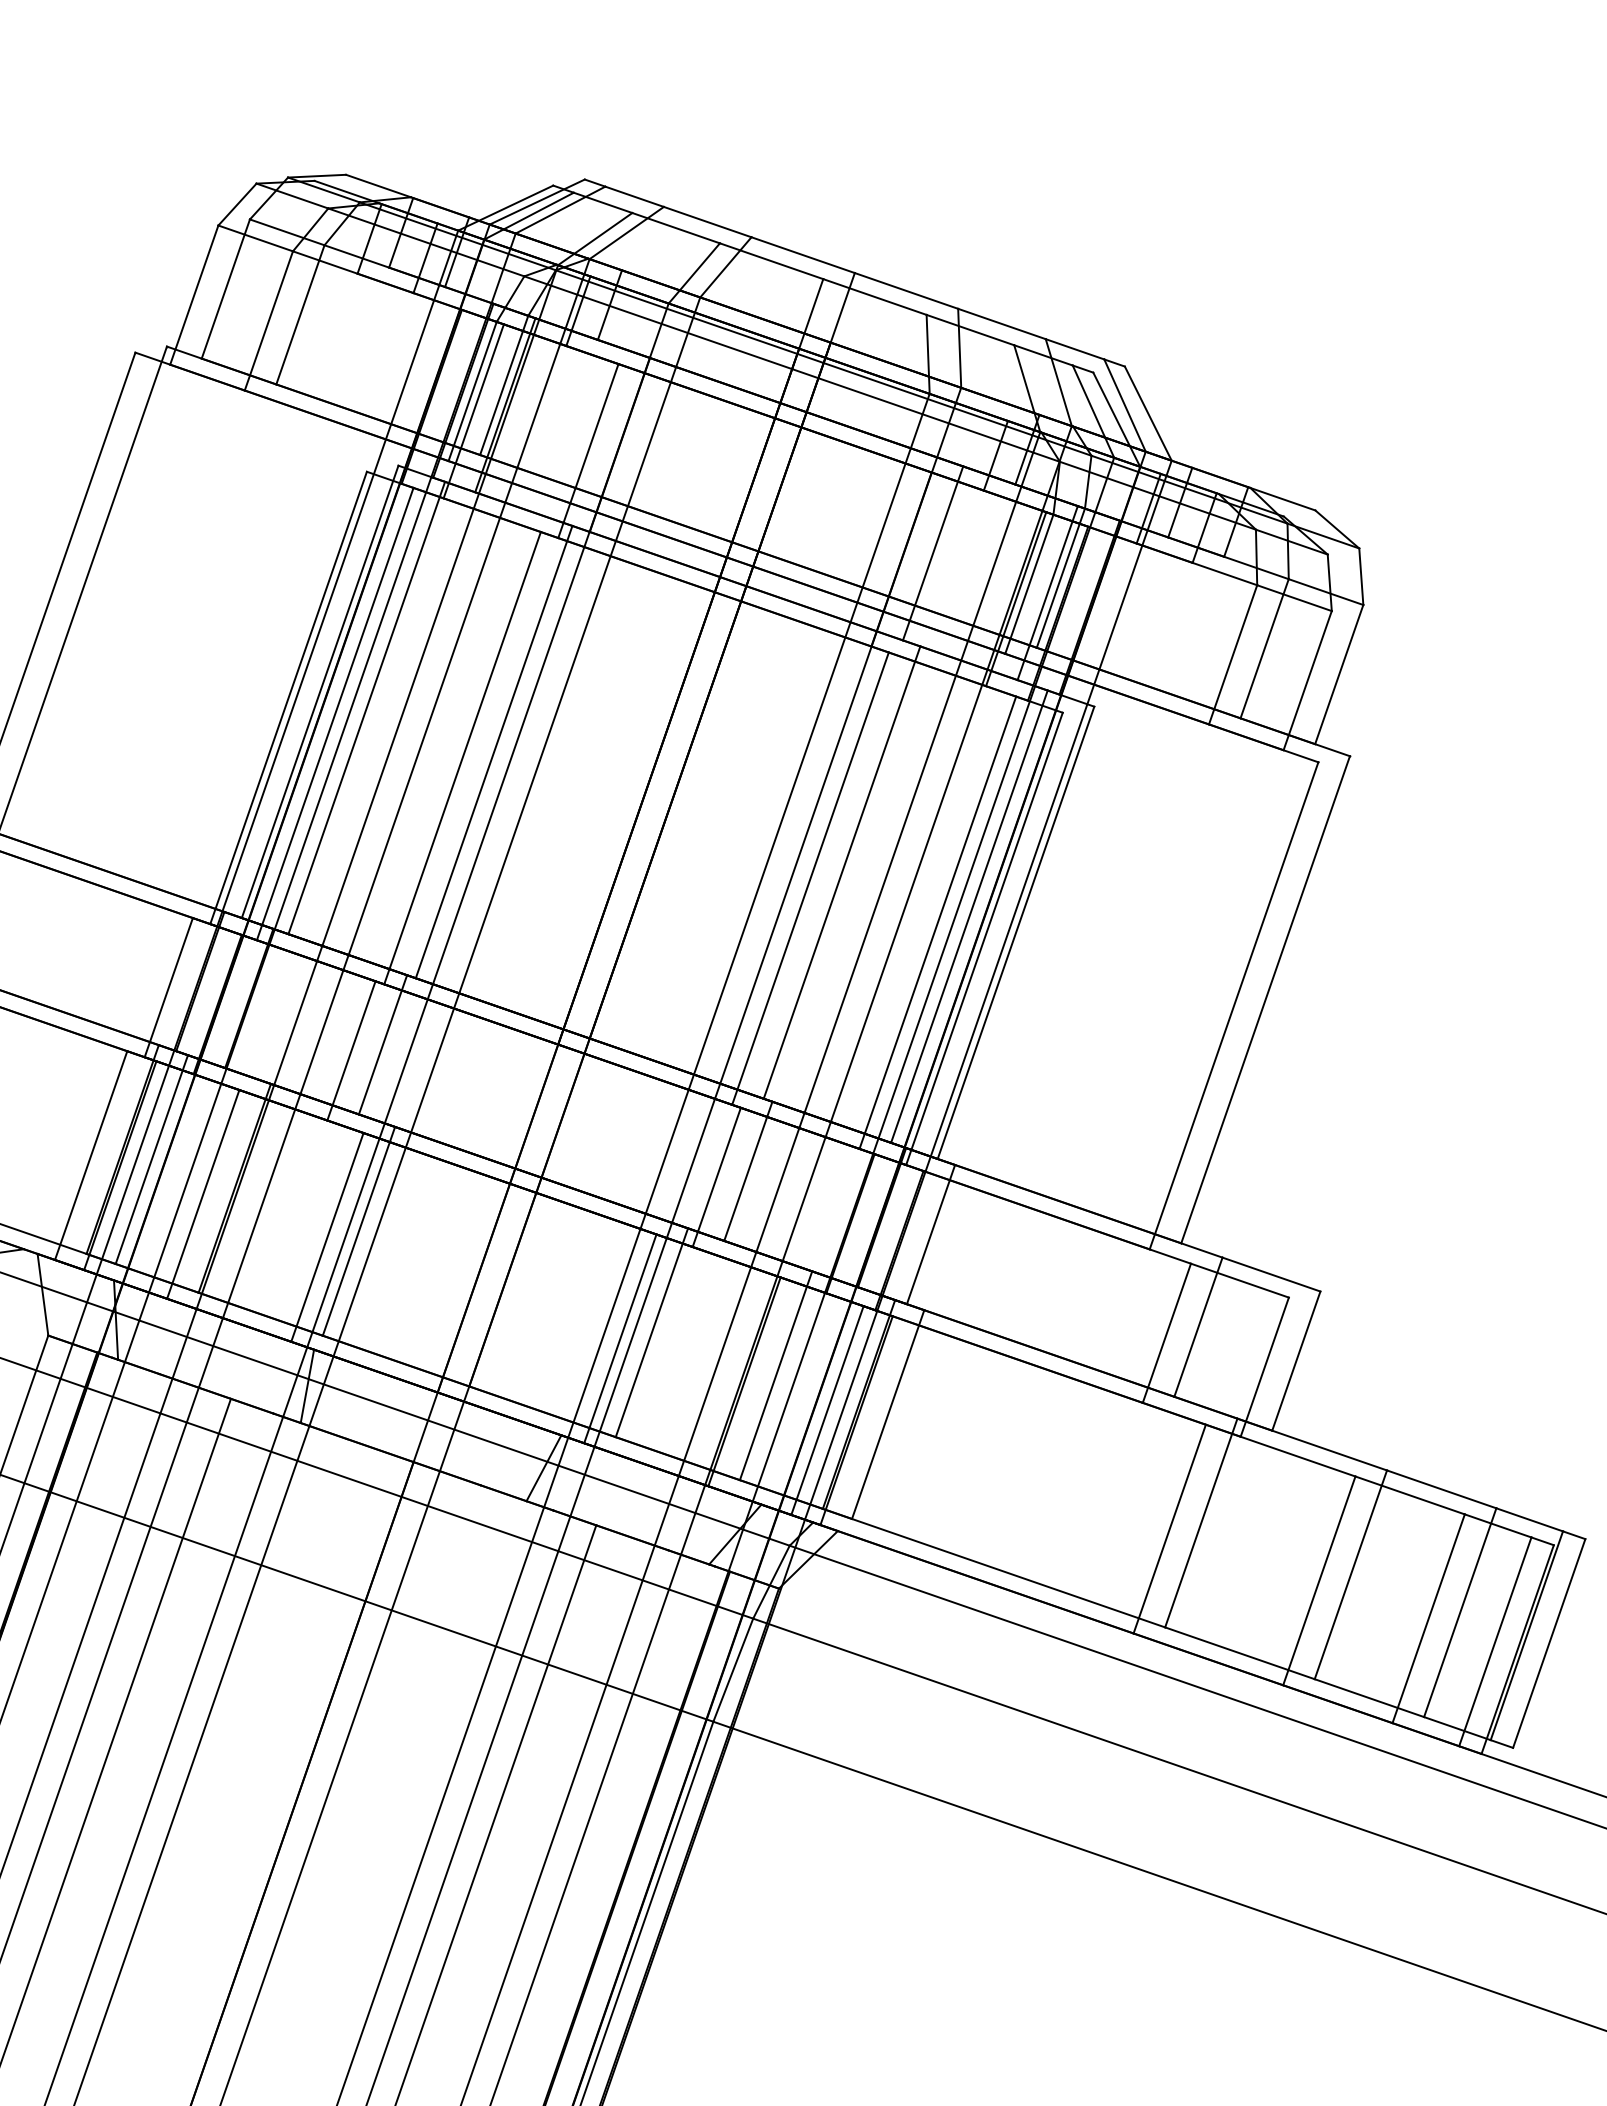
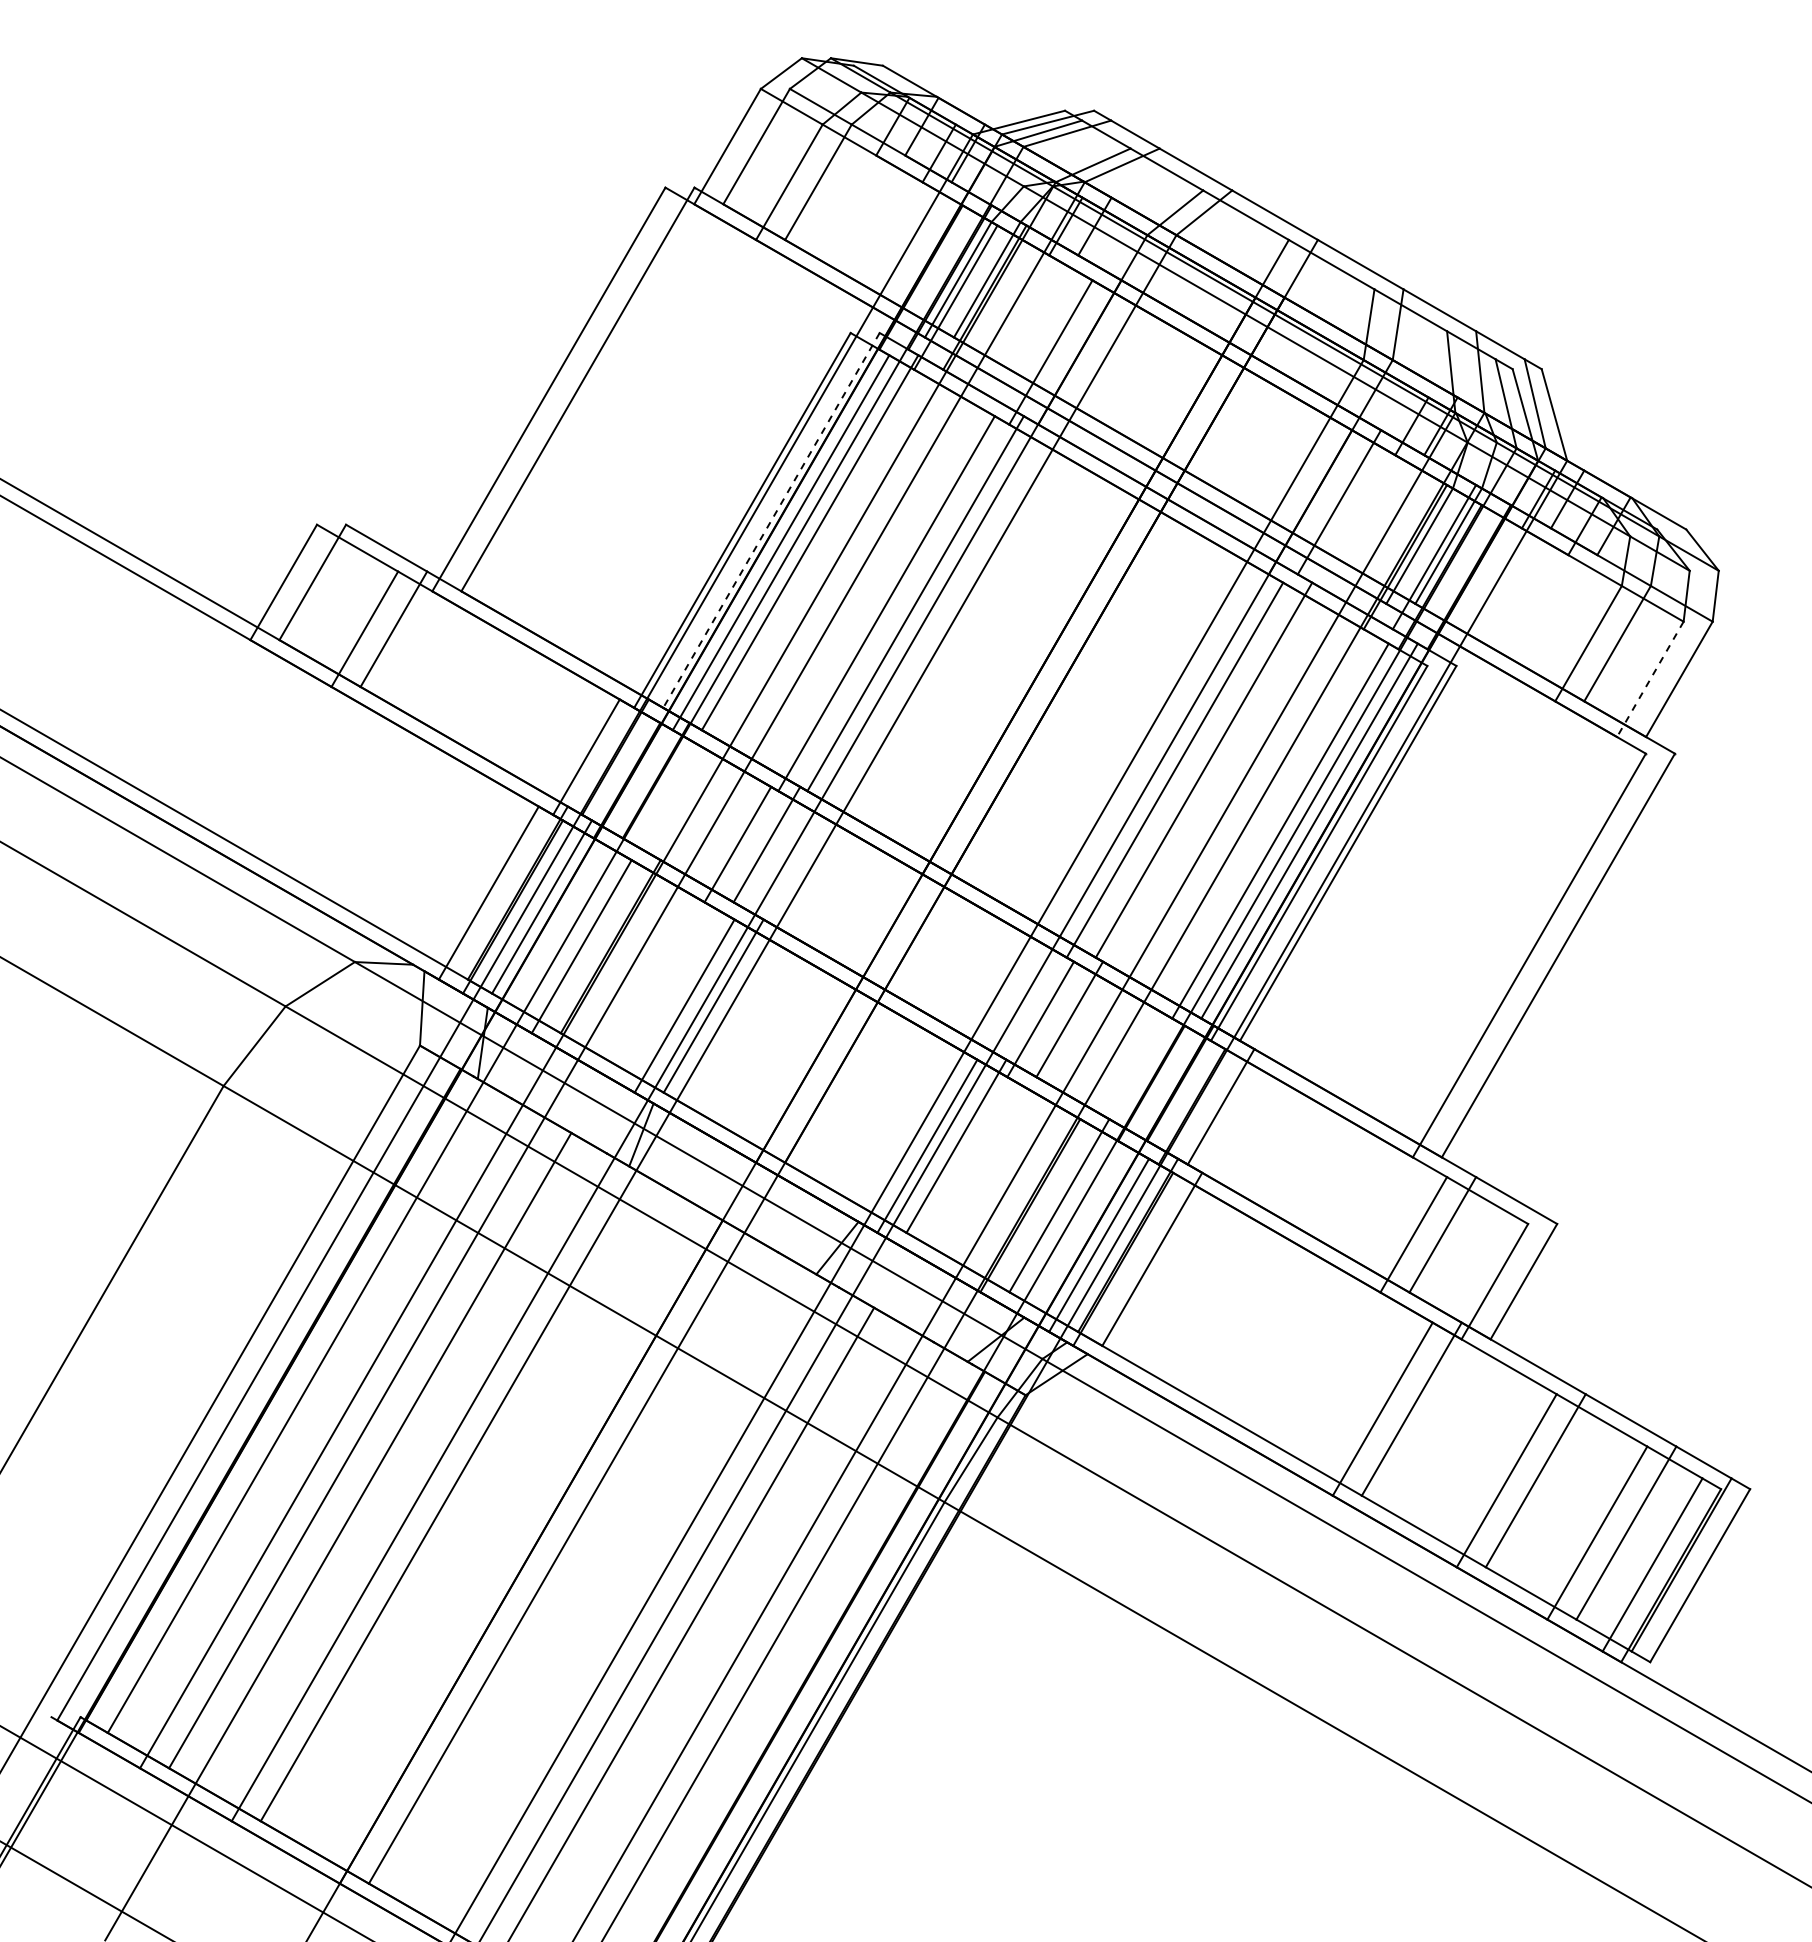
line: (1307, 680) -> (1650, 679), solid -> dashed
line: (320, 691) -> (771, 520), solid -> dashed

